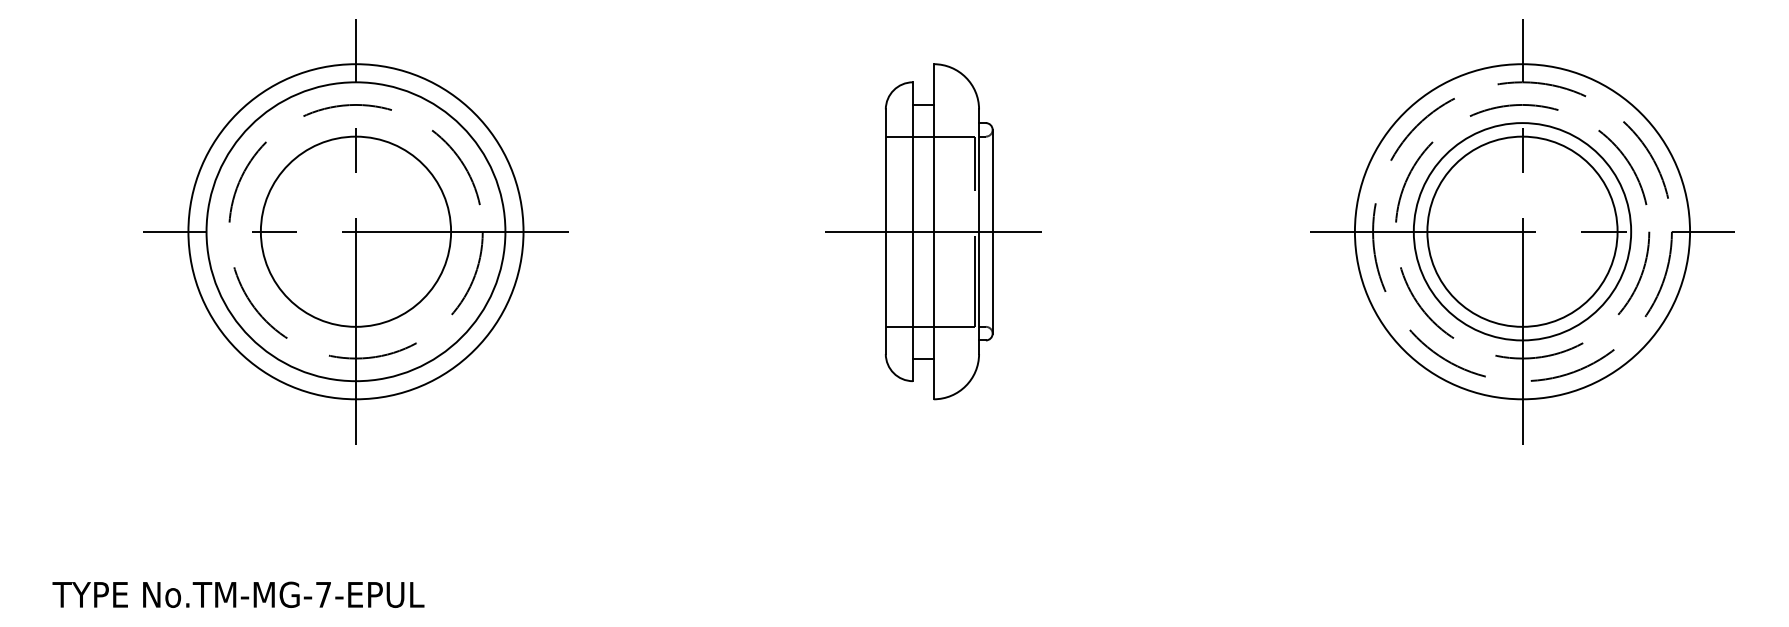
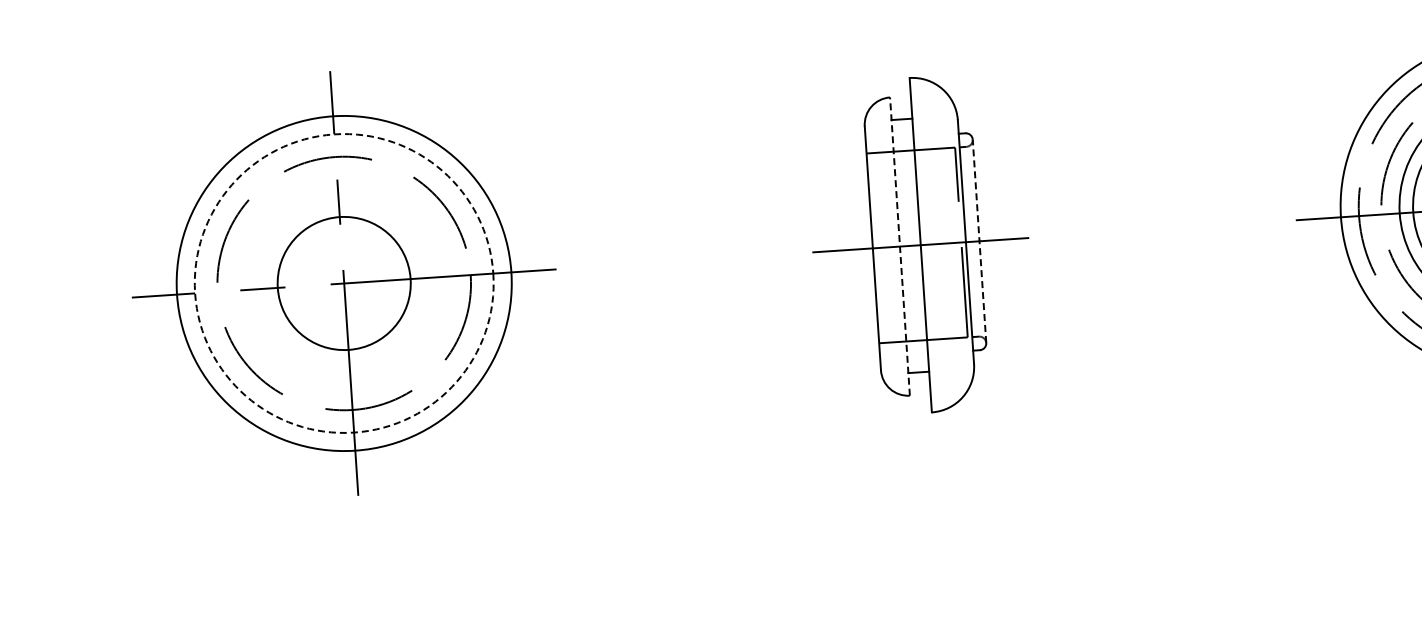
circle: (355, 231) -> (343, 283), size x0.7
circle: (355, 231) -> (343, 283), solid -> dashed
line: (912, 231) -> (899, 246), solid -> dashed
line: (992, 231) -> (979, 241), solid -> dashed

